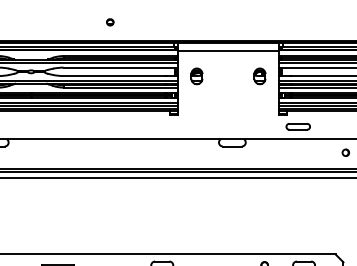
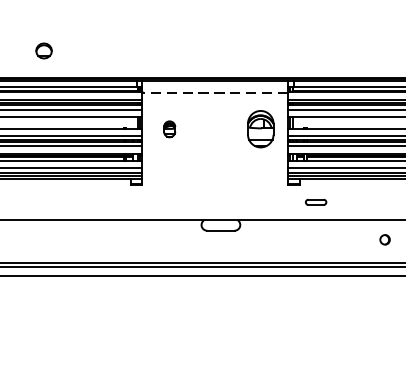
part: (110, 22) -> (44, 51), size x1.6
line: (227, 51) -> (213, 93), solid -> dashed
part: (196, 76) -> (169, 129), size x0.7
part: (259, 76) -> (260, 129), size x1.6
part: (297, 126) -> (315, 201), size x0.6

